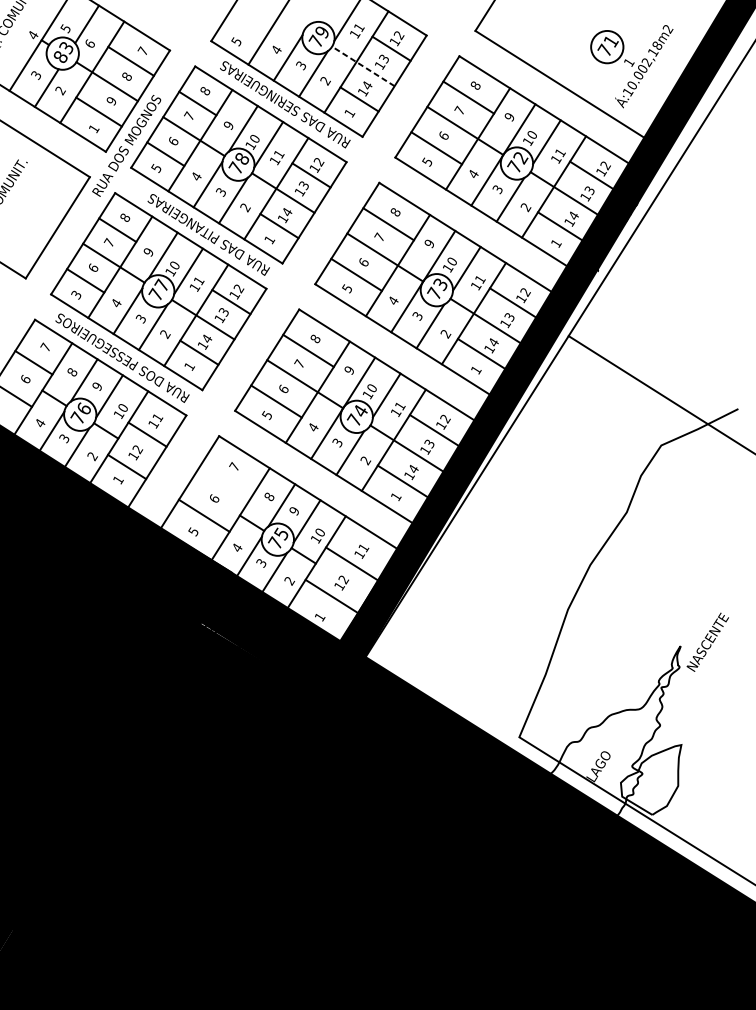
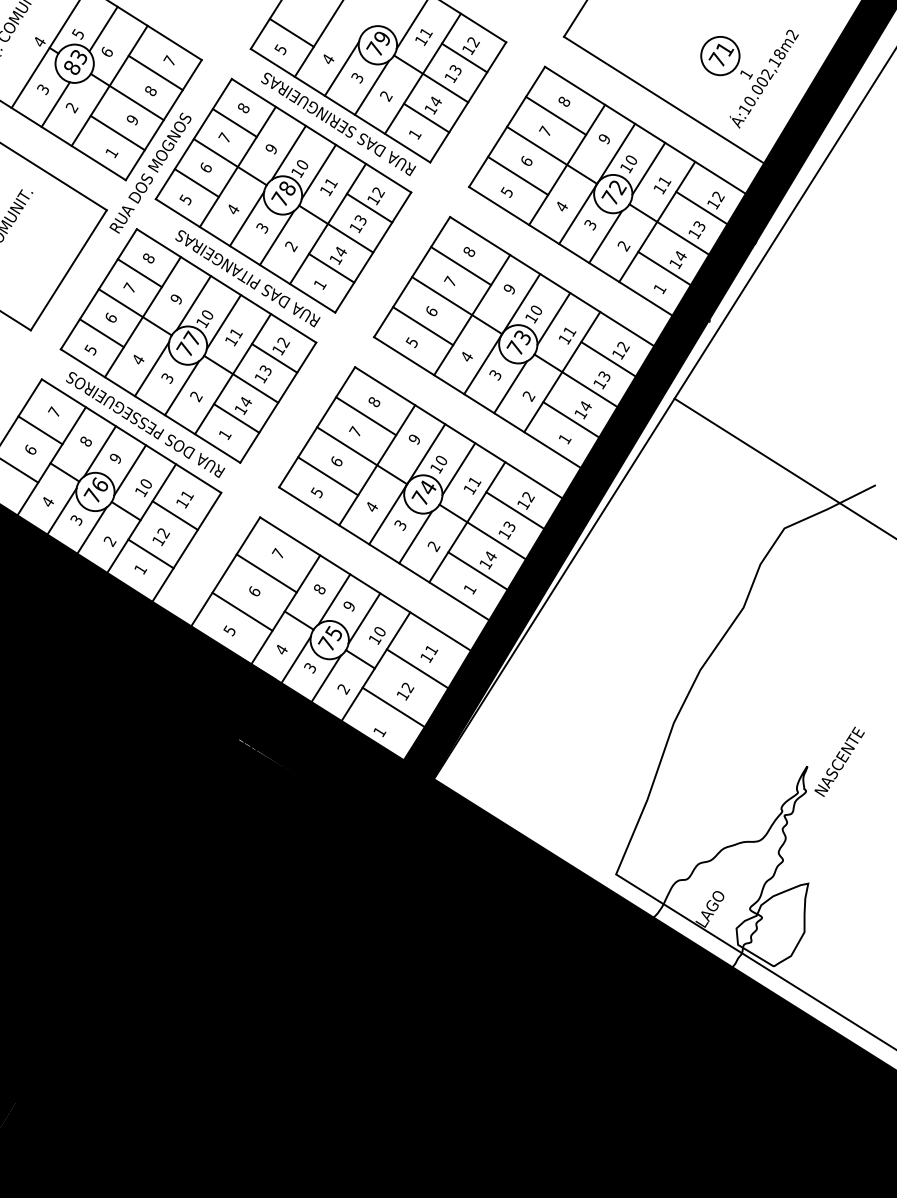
line: (245, 27) -> (291, 32), added
line: (363, 66) -> (431, 78), dashed -> solid
text: (76, 293) -> (90, 348), 3 -> 5
line: (224, 483) -> (266, 573), added

